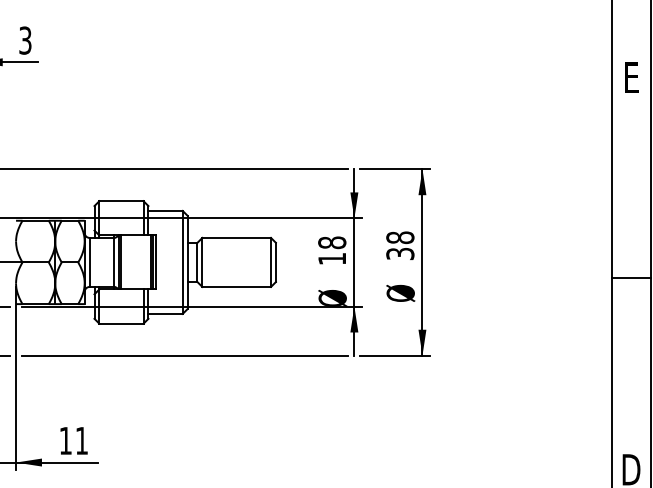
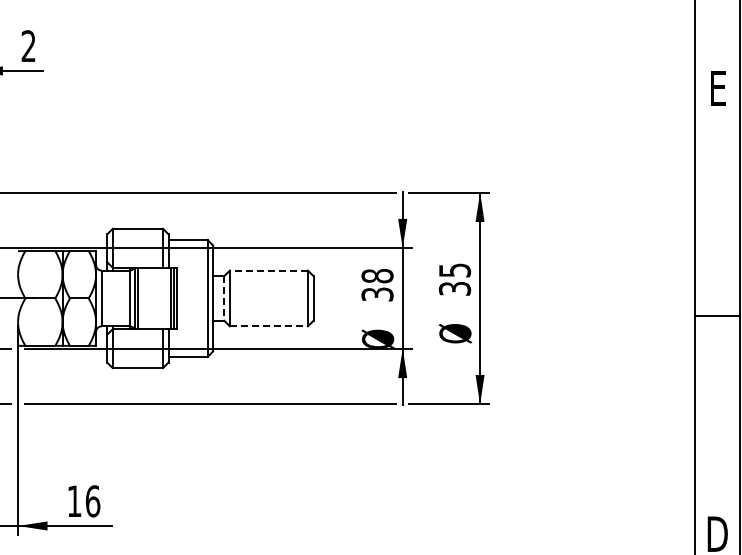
text: (25, 40) -> (28, 46), 3 -> 2
line: (236, 237) -> (268, 270), solid -> dashed
text: (399, 237) -> (454, 270), 38 -> 35
text: (332, 258) -> (377, 294), 18 -> 38
line: (197, 262) -> (224, 298), solid -> dashed
line: (237, 287) -> (269, 326), solid -> dashed
text: (81, 441) -> (92, 501), 11 -> 16

